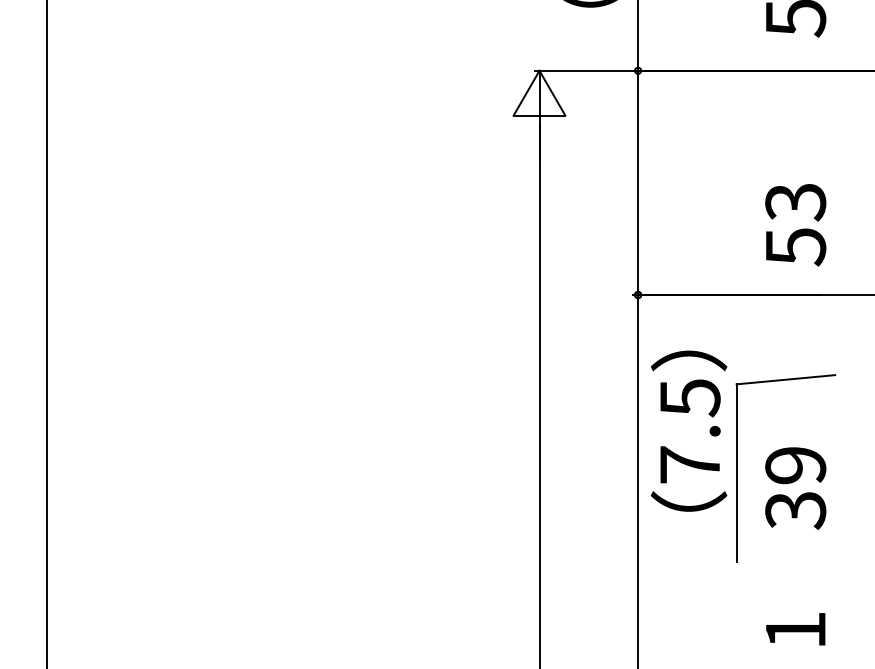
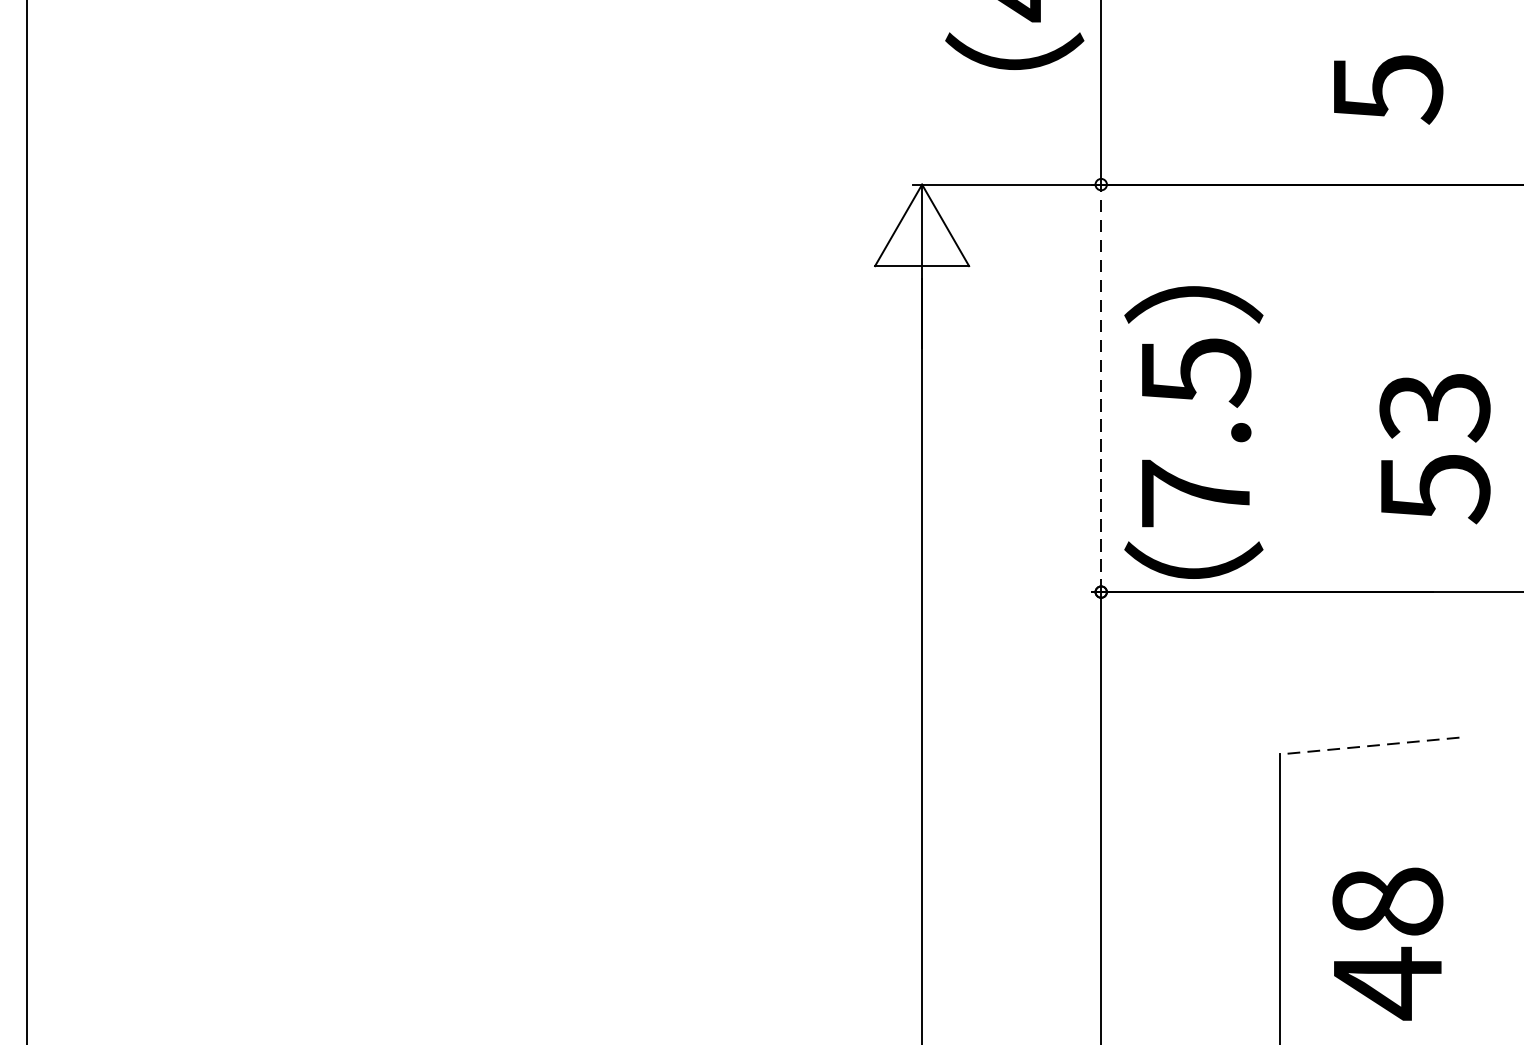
line: (638, 182) -> (1101, 387), solid -> dashed
text: (795, 225) -> (1434, 449), moved
line: (785, 379) -> (1369, 745), solid -> dashed
text: (688, 430) -> (1192, 431), moved
text: (795, 488) -> (1387, 943), 39 -> 48

